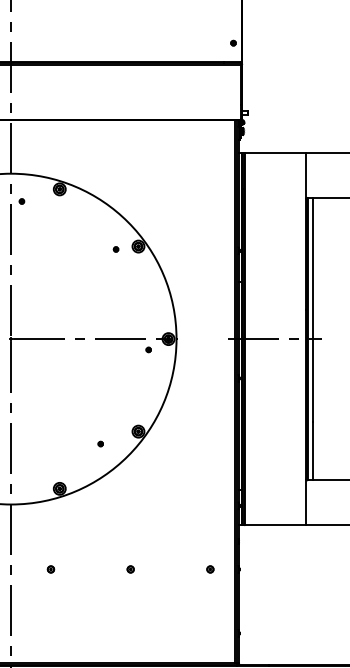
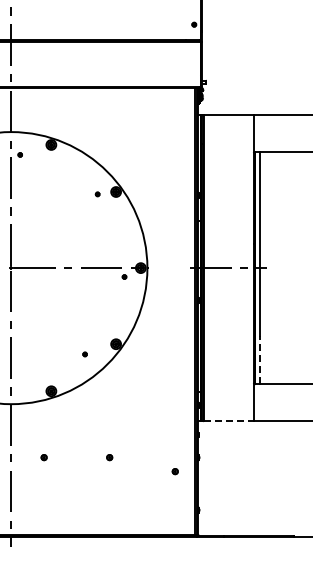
line: (312, 451) -> (259, 360), solid -> dashed
line: (276, 525) -> (229, 421), solid -> dashed
part: (209, 569) -> (174, 471), moved

